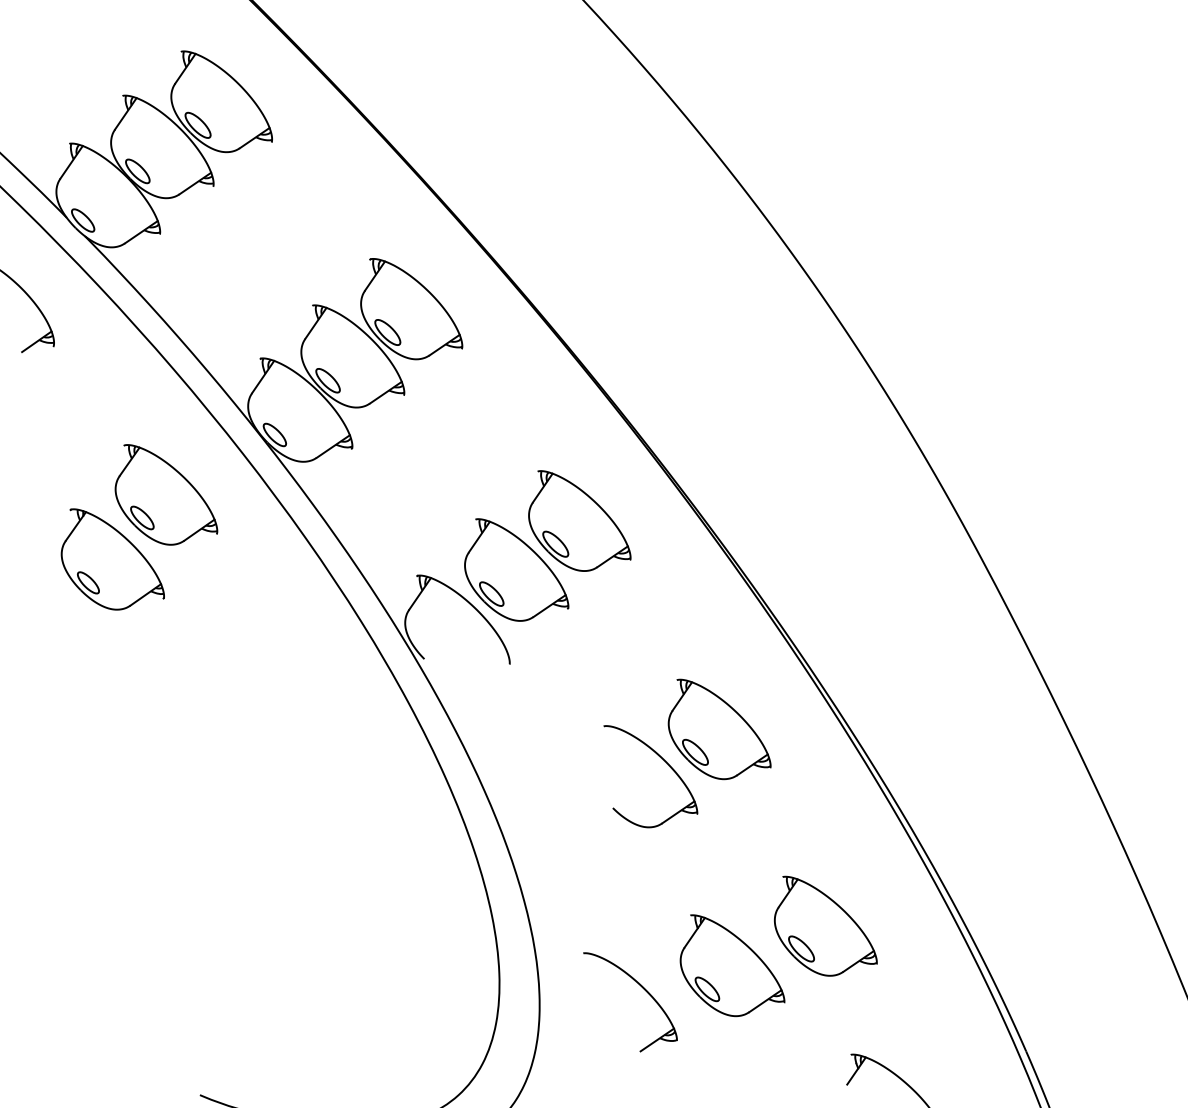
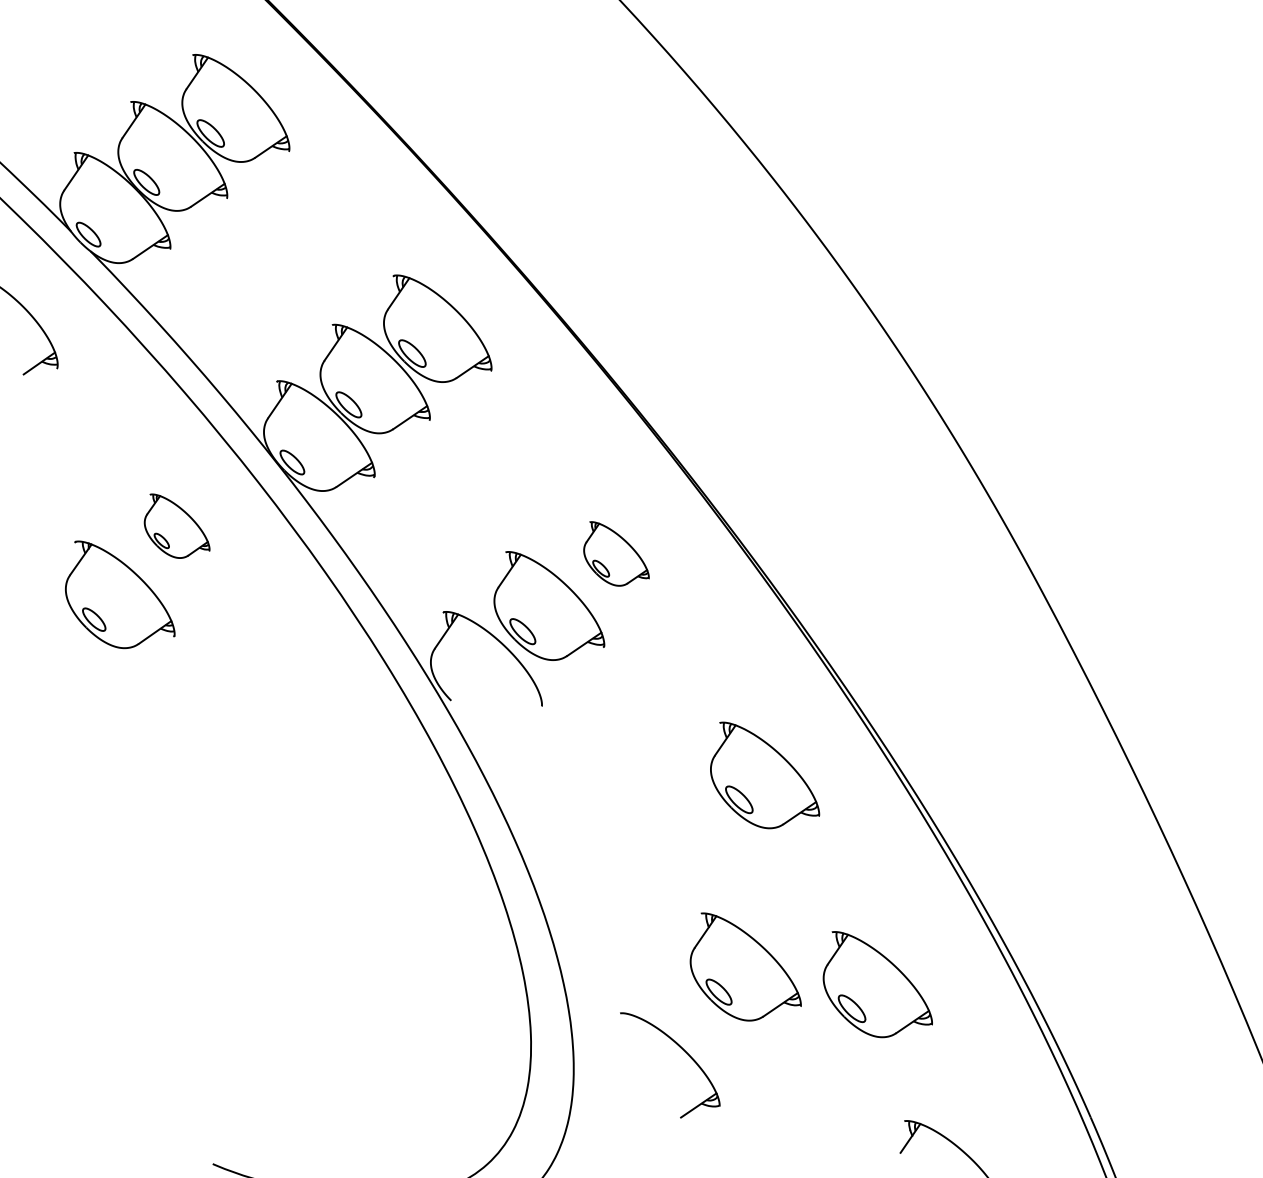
part: (166, 494) -> (177, 525), size x0.6
part: (579, 520) -> (616, 553), size x0.6
part: (664, 761) -> (706, 809), removed
part: (732, 965) -> (745, 966), moved

